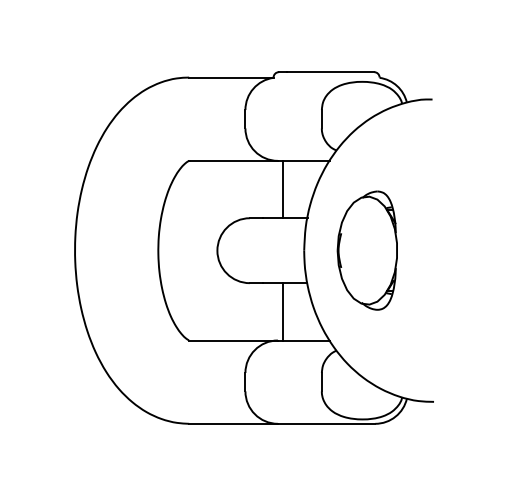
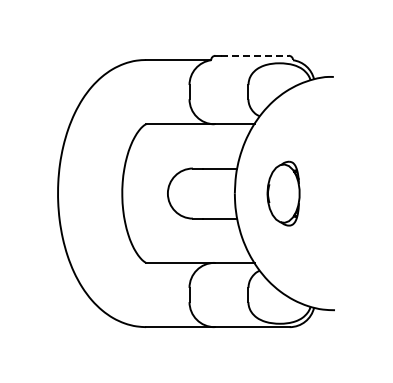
line: (330, 71) -> (255, 55), solid -> dashed
line: (283, 189) -> (218, 146), removed
part: (367, 250) -> (283, 193), size x0.7
line: (283, 311) -> (218, 240), removed

